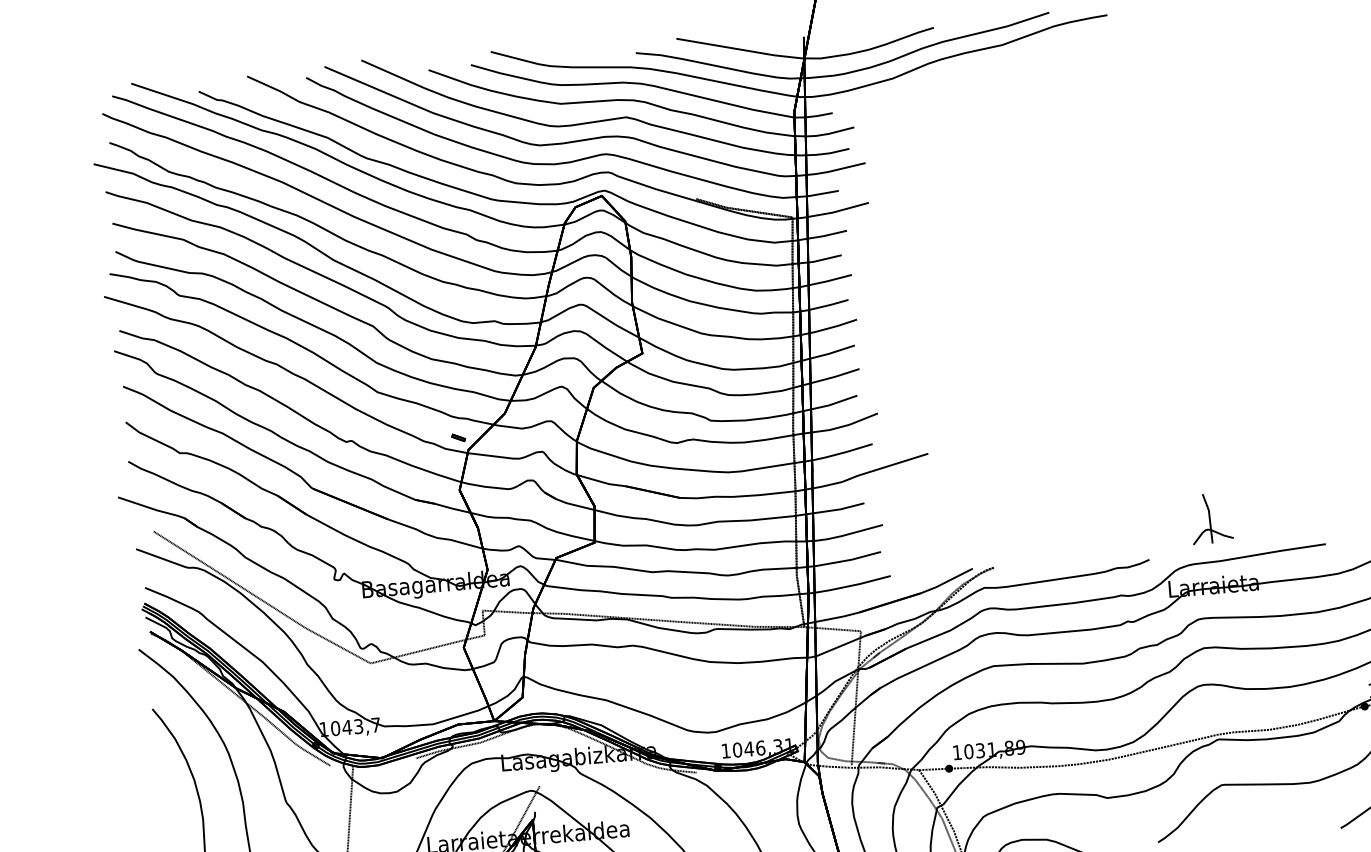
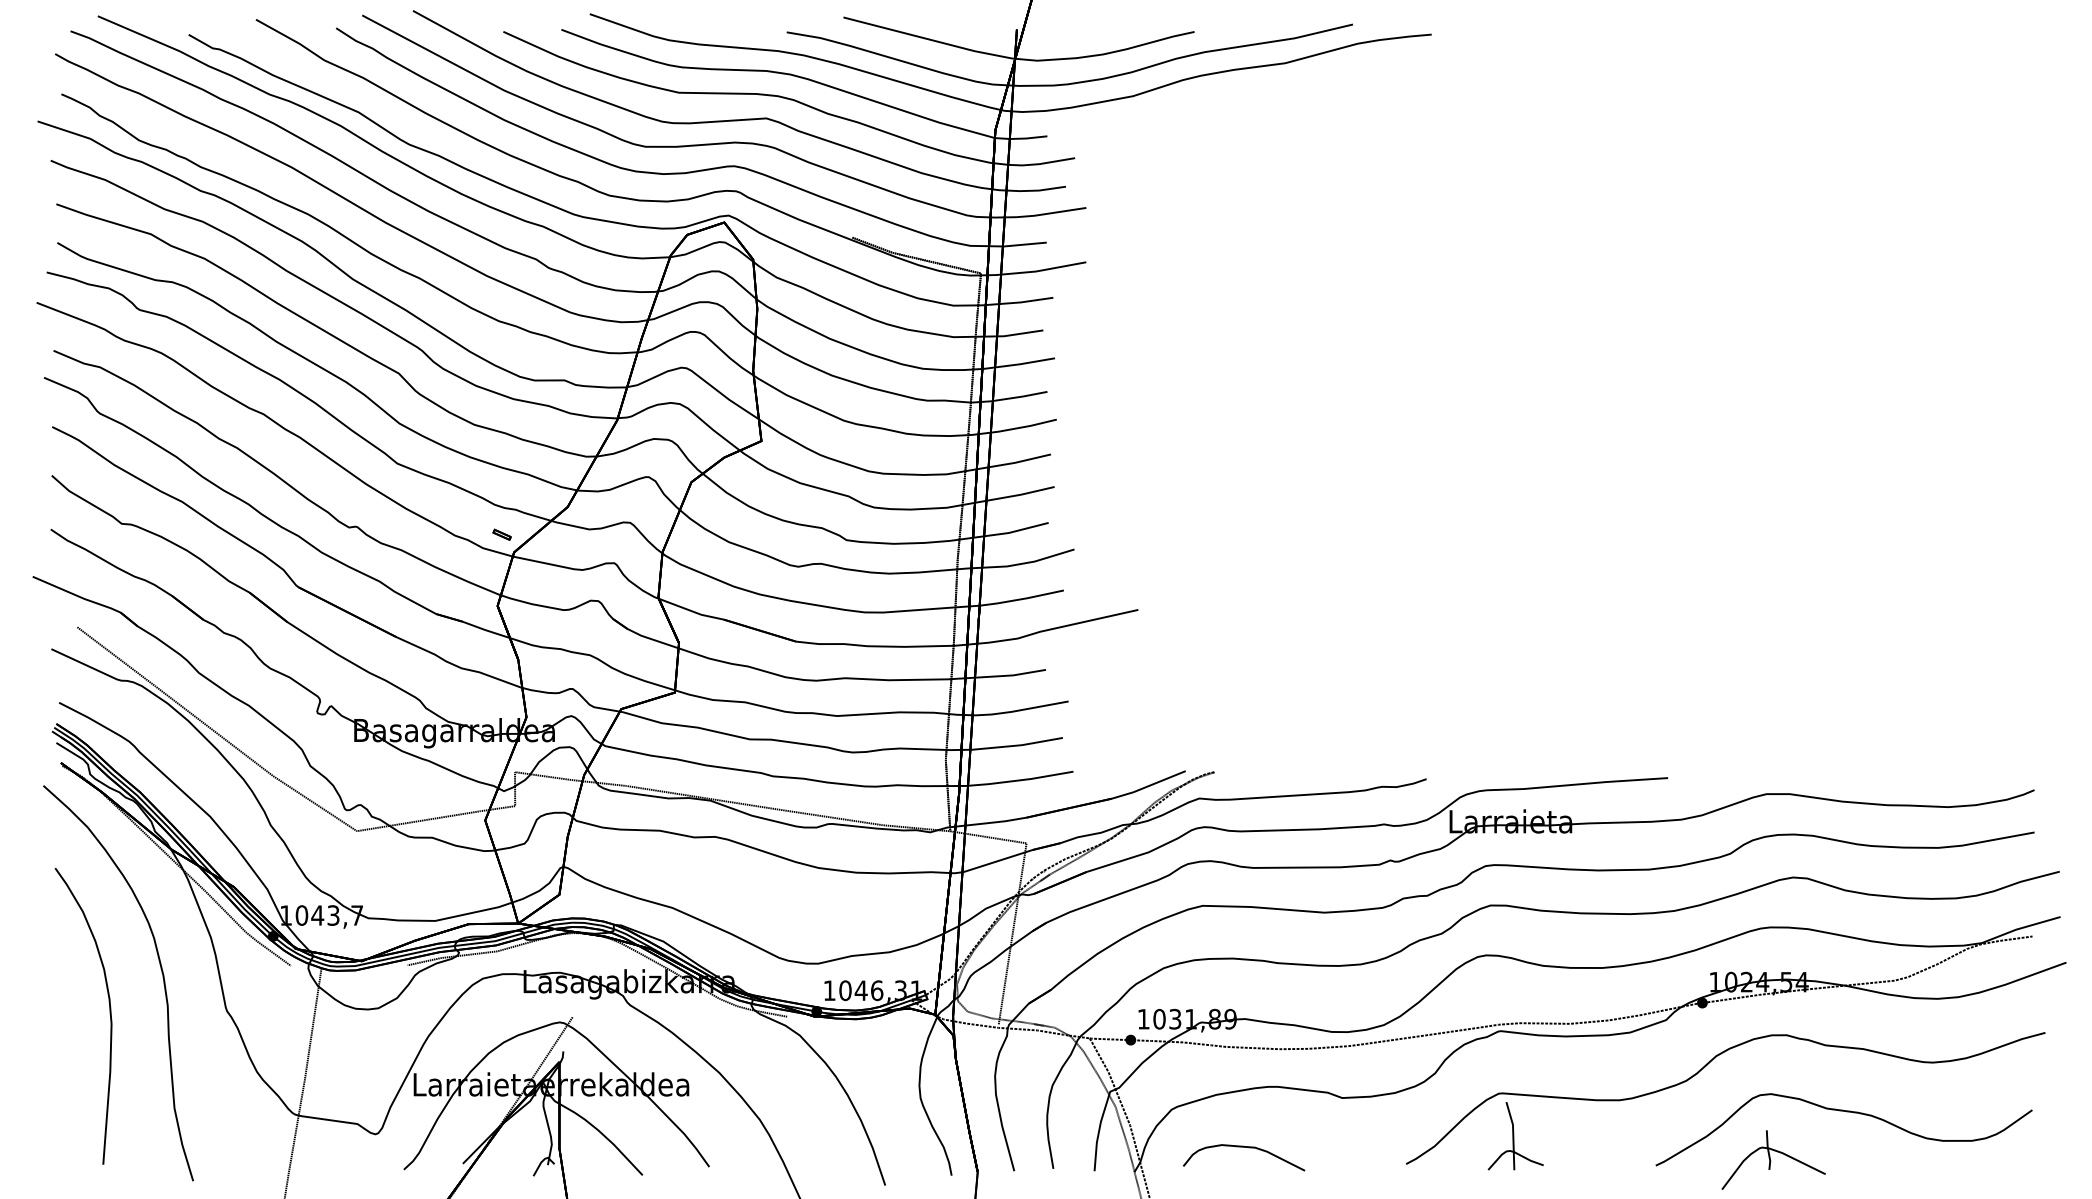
part: (1211, 518) -> (1515, 1136), moved

